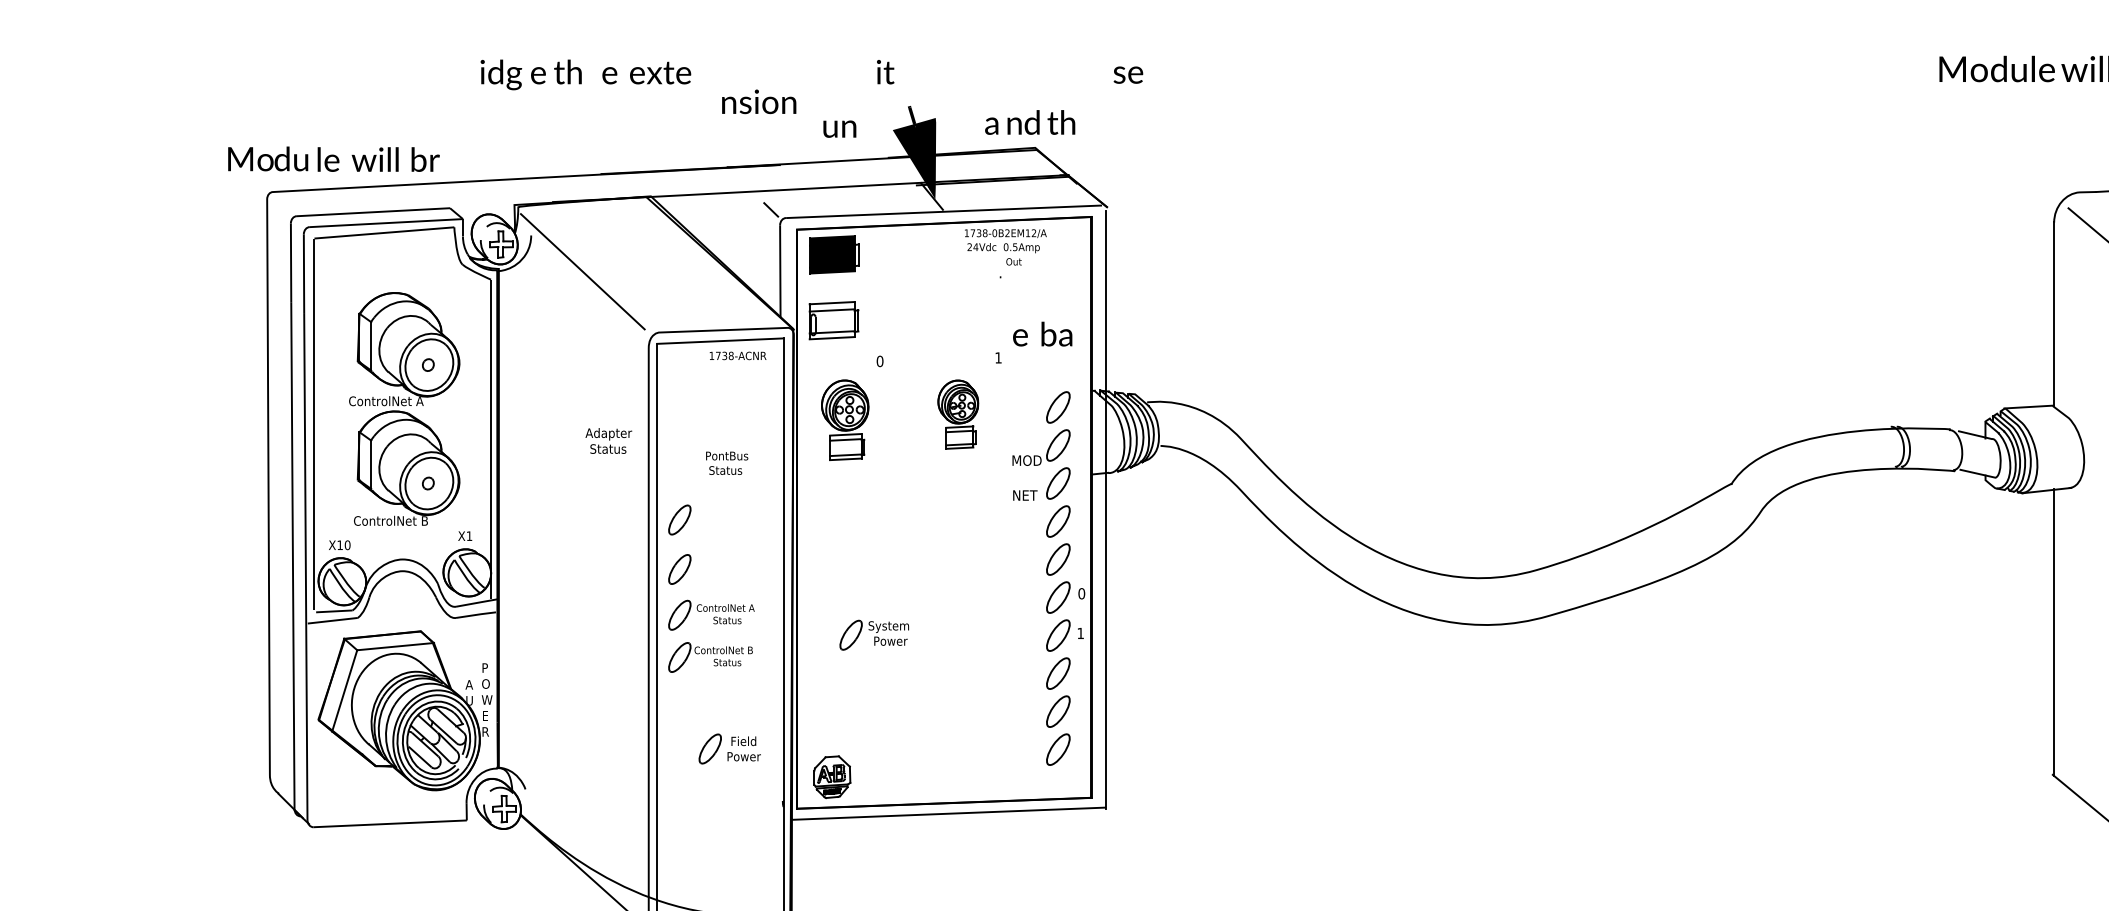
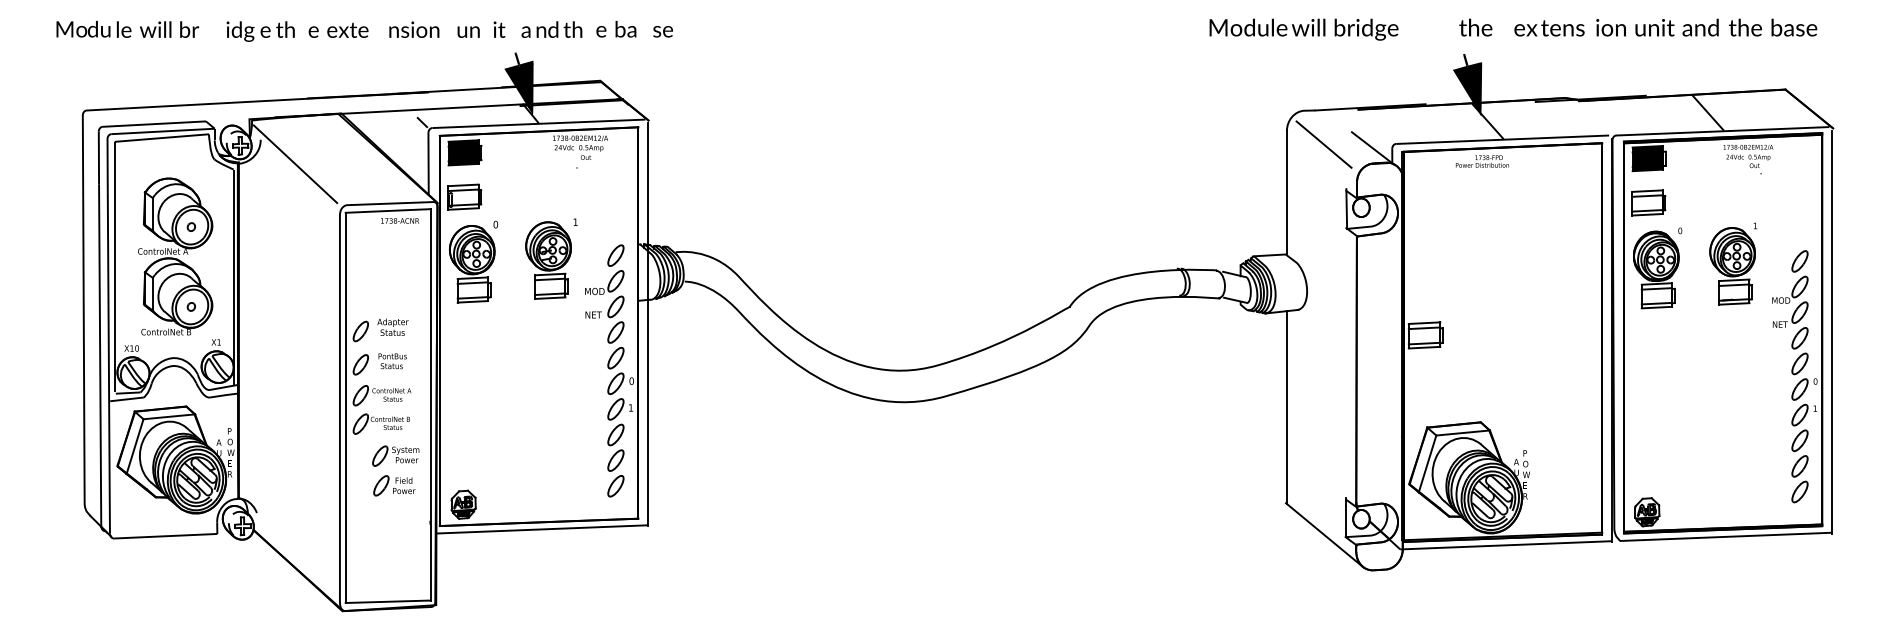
text: (759, 101) -> (414, 29), moved
text: (1029, 122) -> (551, 29), moved
text: (839, 128) -> (468, 31), moved
text: (333, 157) -> (127, 28), moved
text: (1042, 334) -> (616, 29), moved
part: (958, 414) -> (548, 260), size x1.67
part: (845, 420) -> (472, 264), size x1.43
text: (608, 439) -> (392, 326), moved
text: (726, 463) -> (392, 361), moved
part: (873, 634) -> (395, 455), moved

